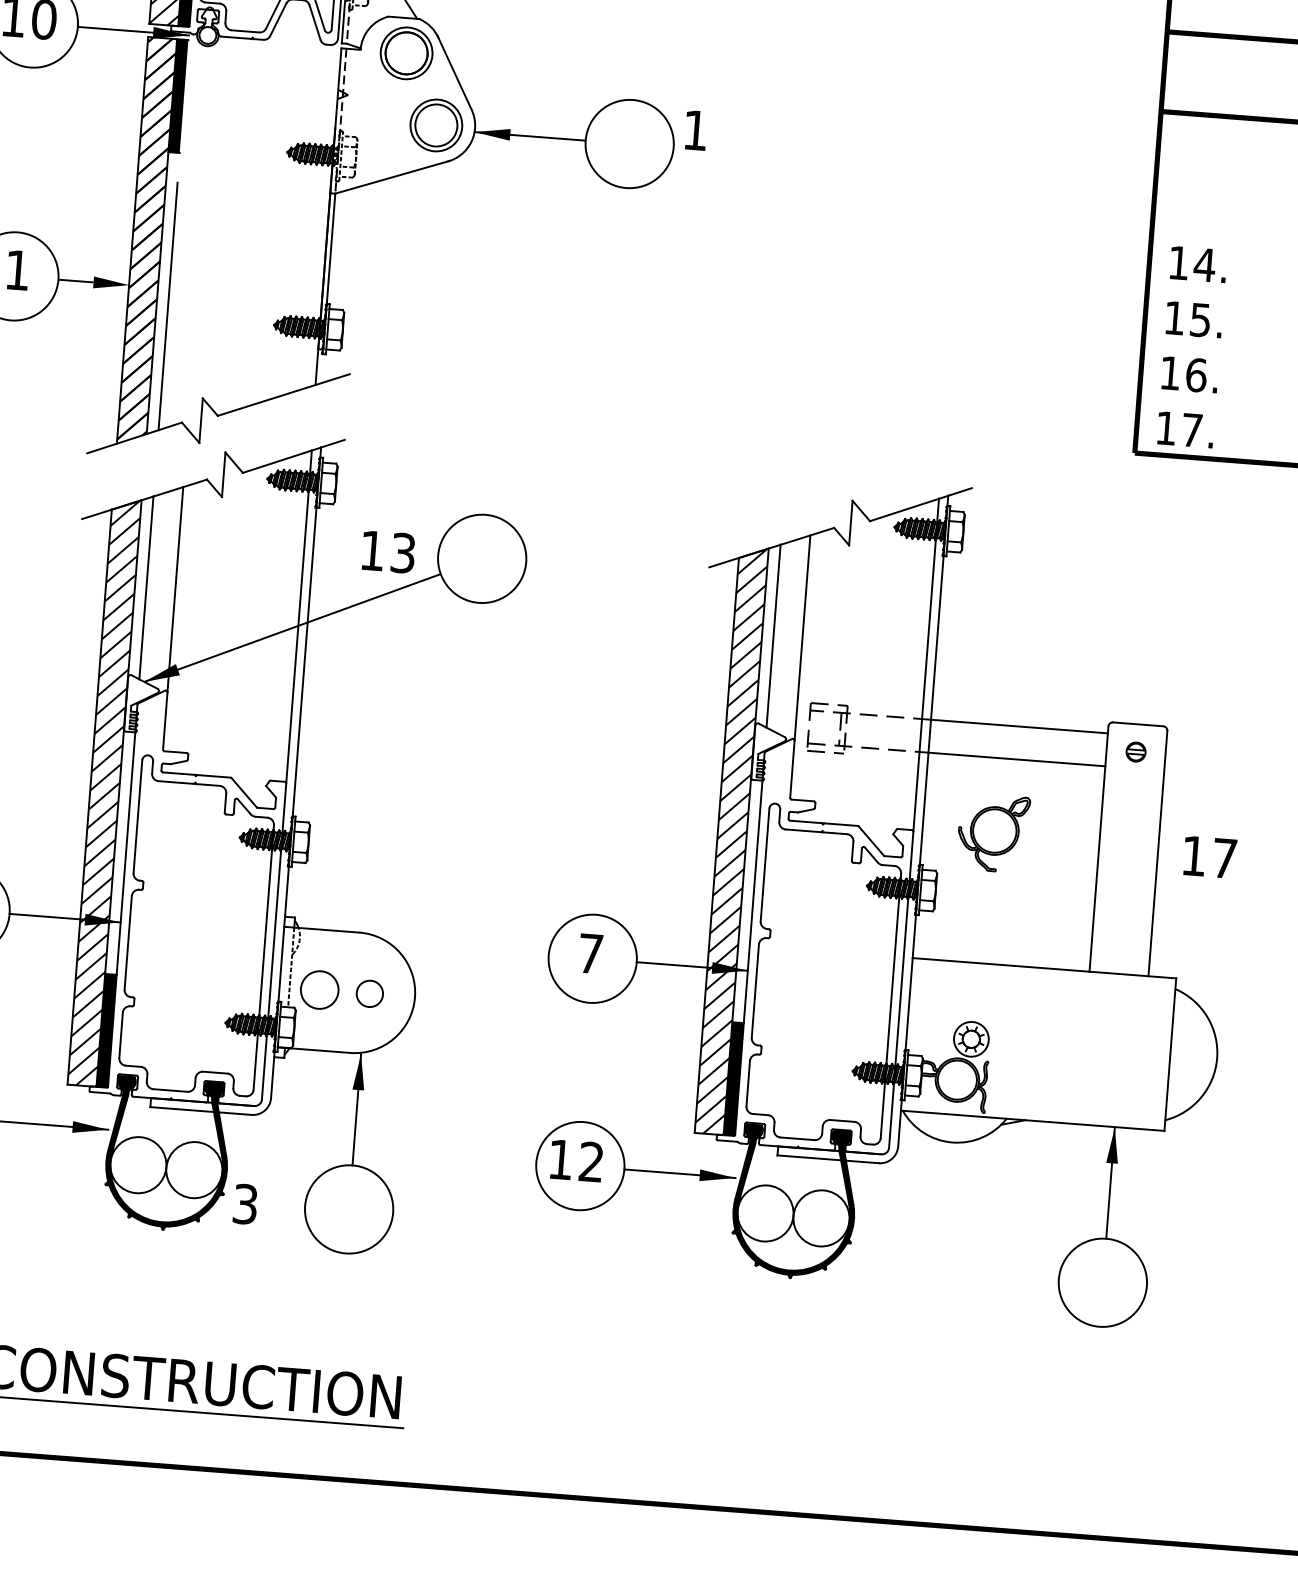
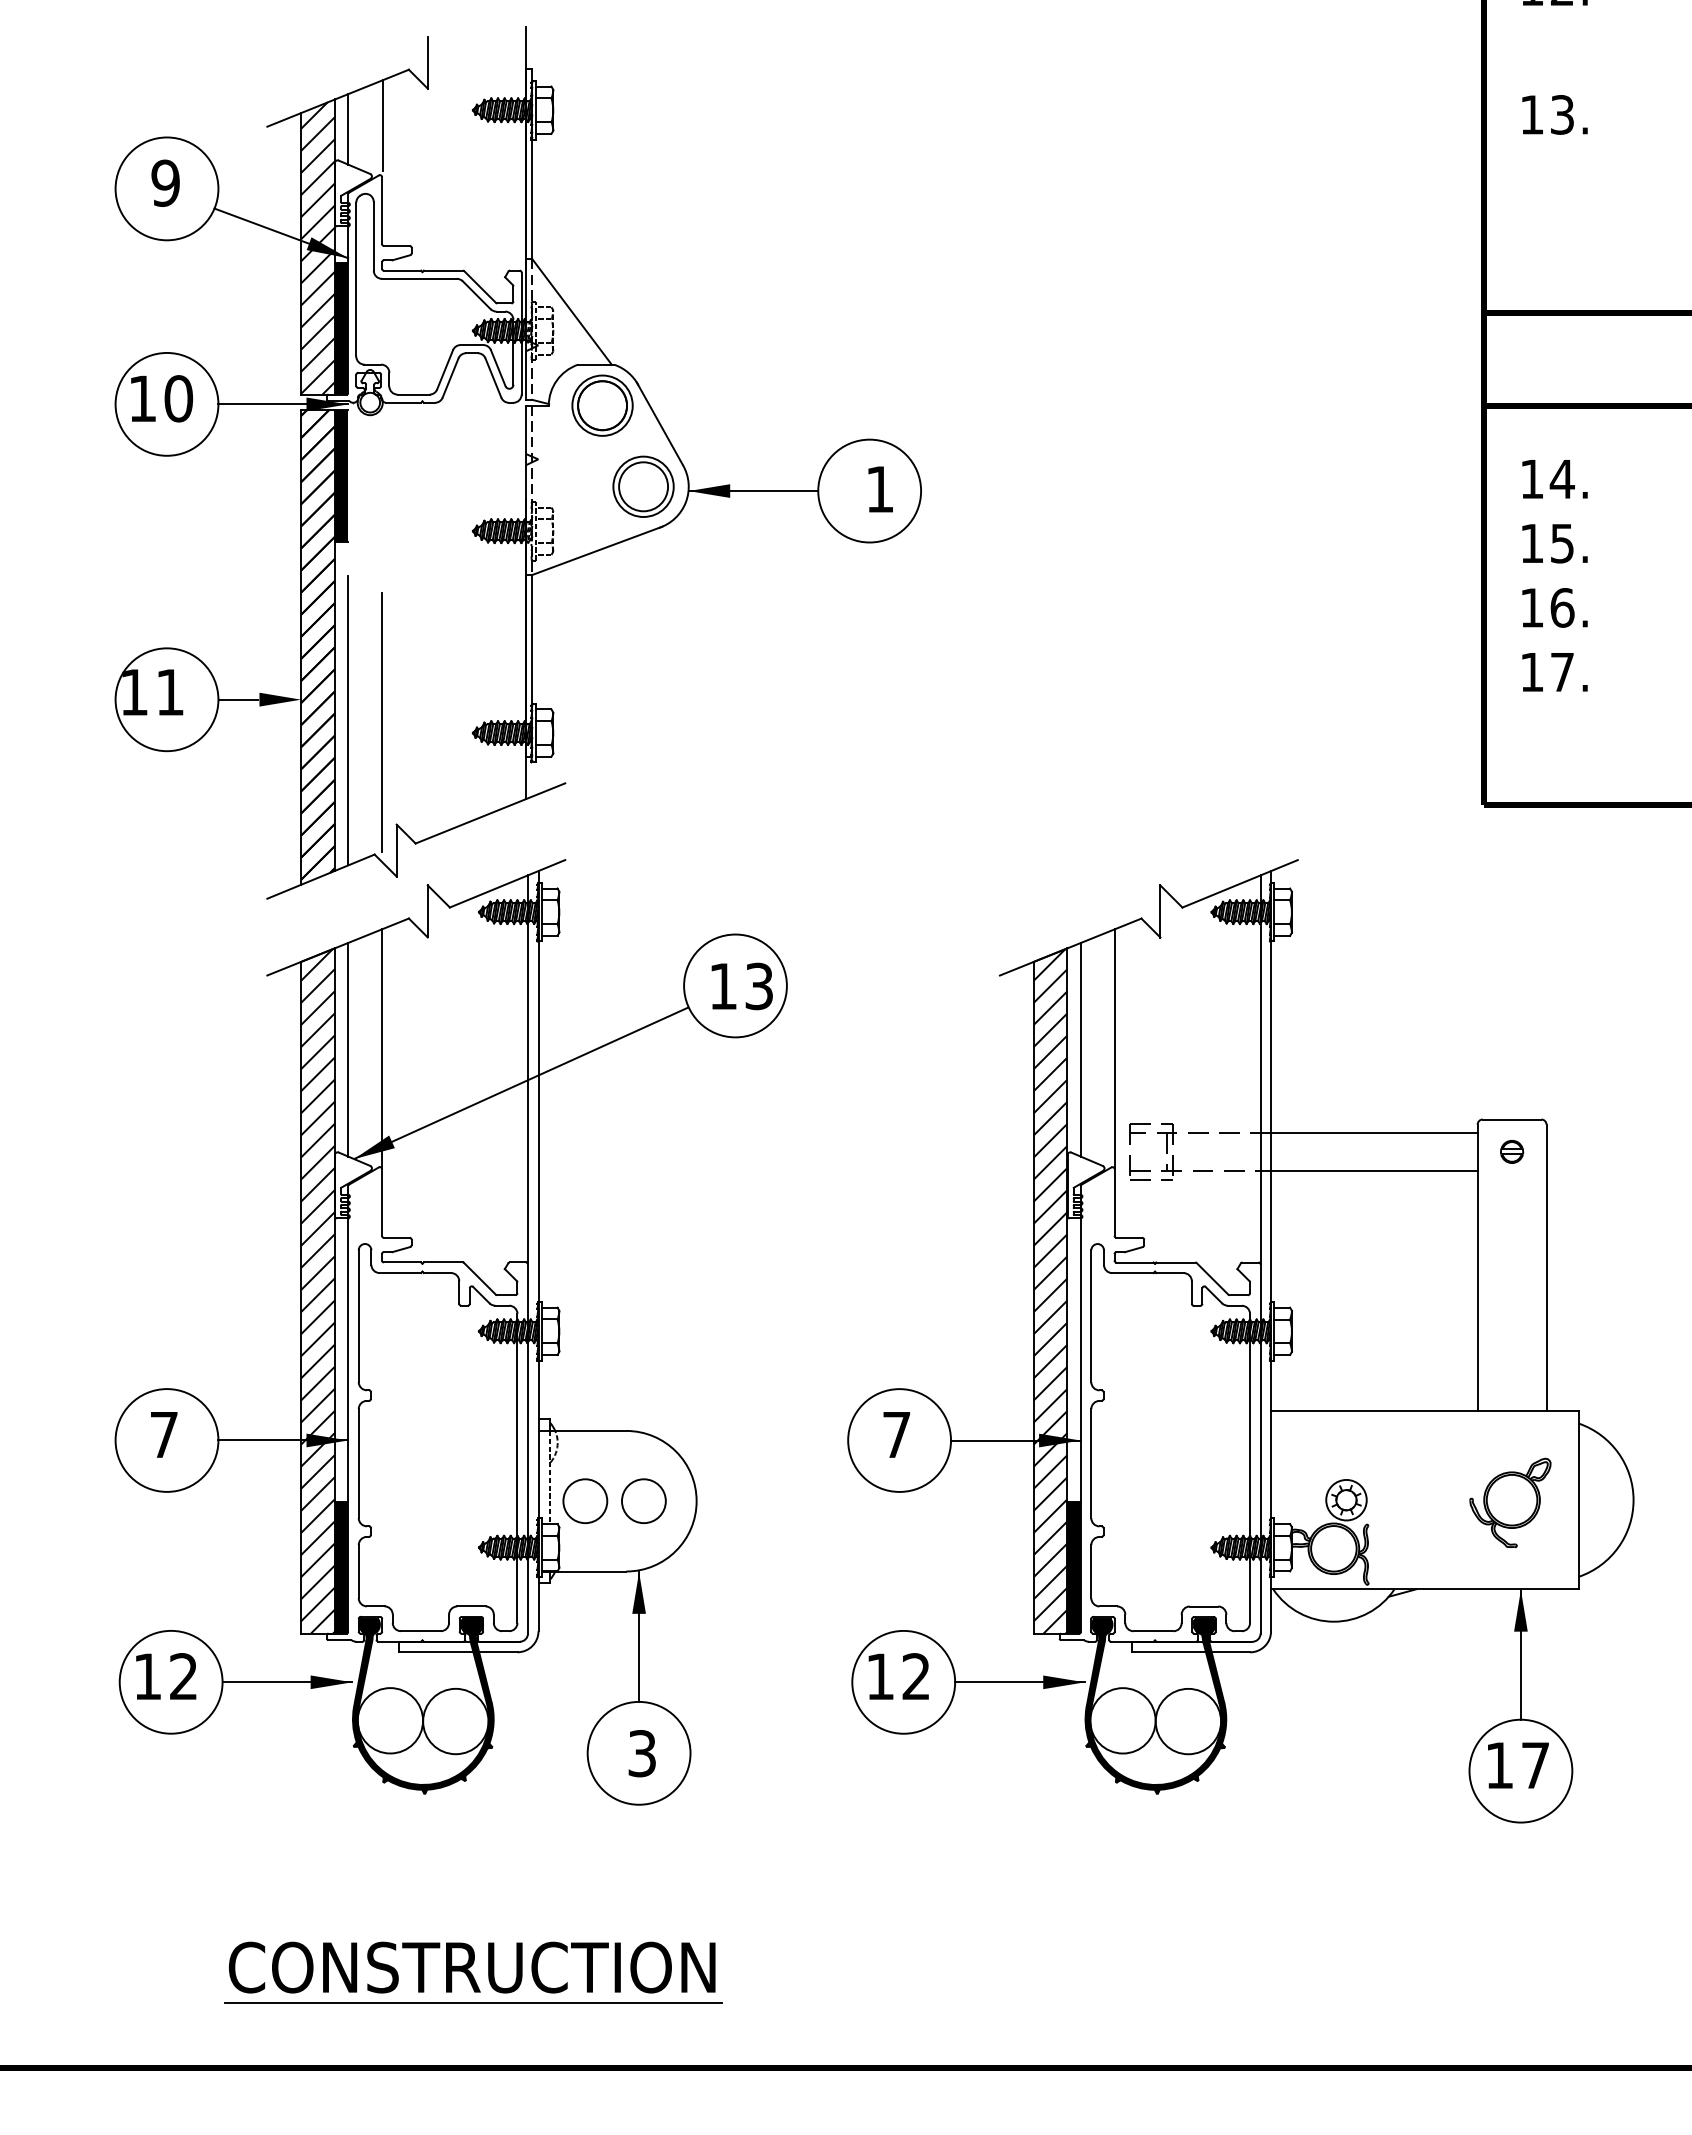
text: (696, 130) -> (880, 489), moved
line: (196, 309) -> (381, 722), added
text: (1191, 346) -> (1554, 575), moved
text: (388, 552) -> (741, 986), moved
part: (993, 832) -> (1510, 1502), moved
text: (1210, 857) -> (1518, 1765), moved
circle: (369, 993) -> (643, 1500), size x1.43
text: (244, 1204) -> (641, 1753), moved

